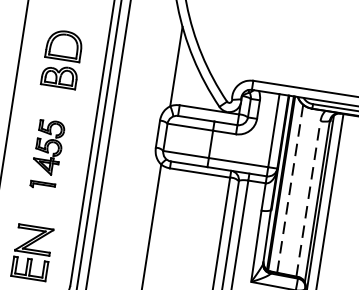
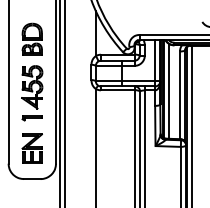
part: (47, 155) -> (32, 93), size x1.43
line: (290, 189) -> (169, 91), dashed -> solid
line: (309, 197) -> (180, 94), dashed -> solid

